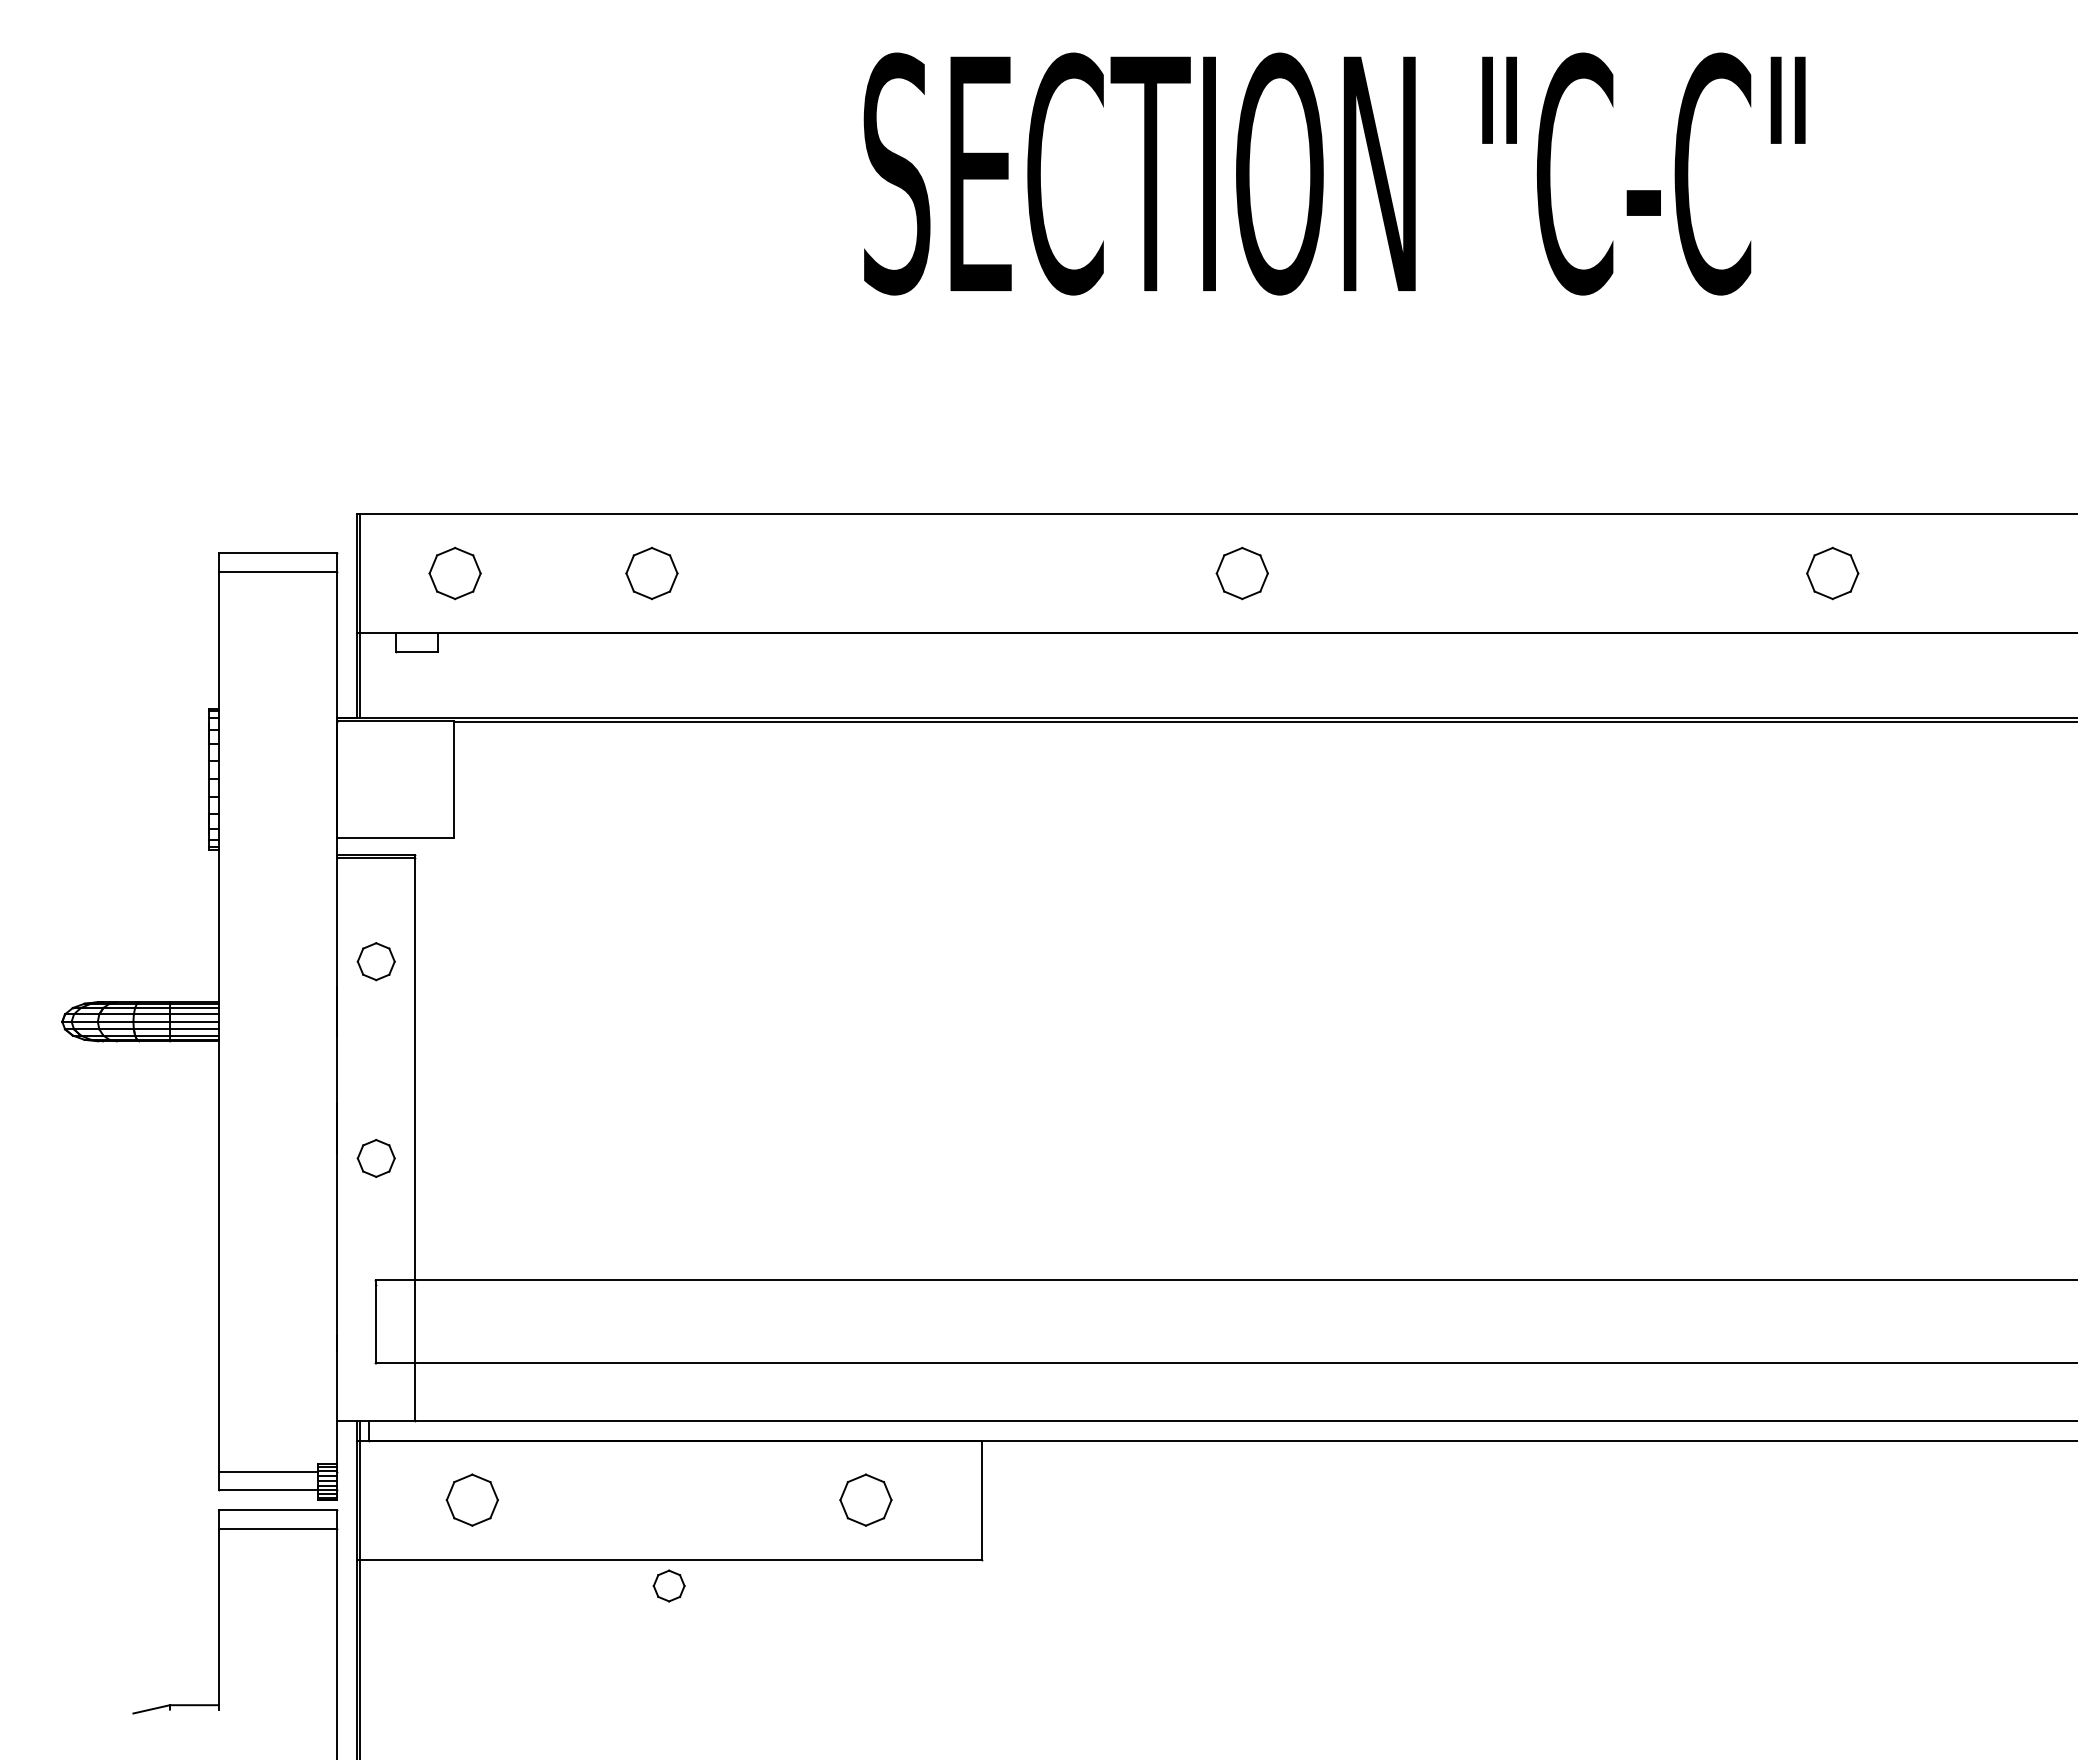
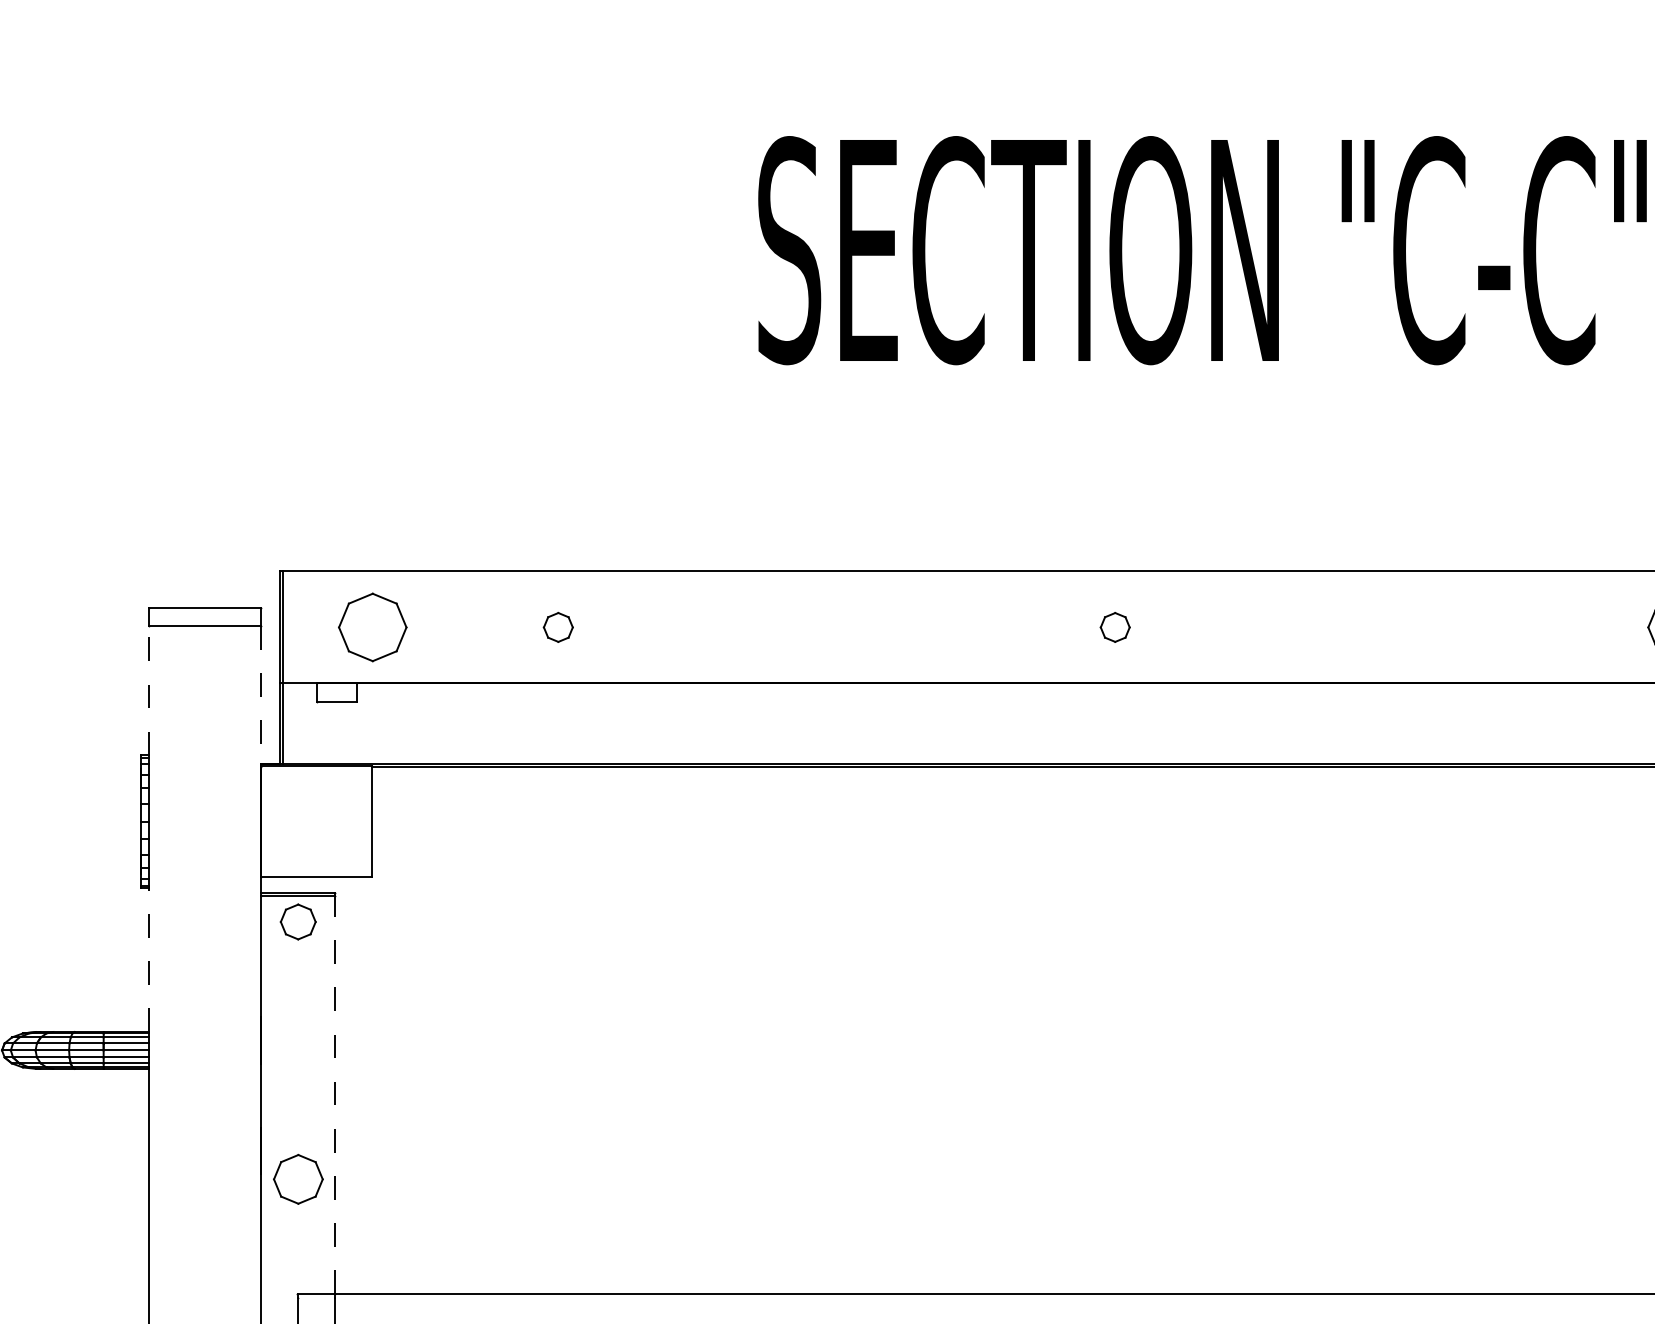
part: (454, 573) -> (372, 627), size x1.4
part: (651, 573) -> (557, 627), size x0.6
part: (1241, 573) -> (1114, 627), size x0.6
line: (218, 639) -> (149, 689), solid -> dashed
line: (337, 645) -> (261, 695), solid -> dashed
line: (218, 925) -> (149, 959), solid -> dashed
part: (375, 961) -> (297, 921), moved
line: (415, 1069) -> (335, 1095), solid -> dashed
part: (375, 1158) -> (297, 1179), size x1.4

